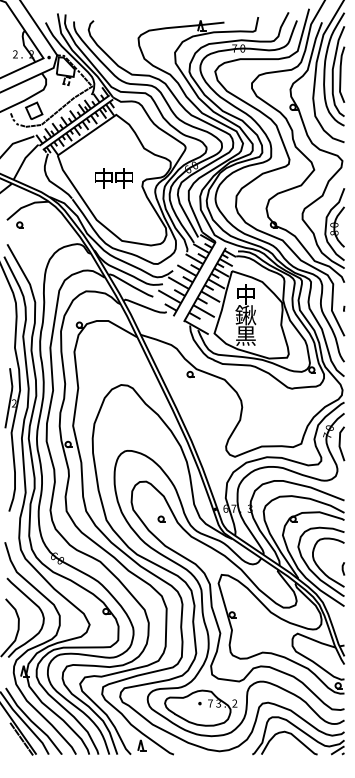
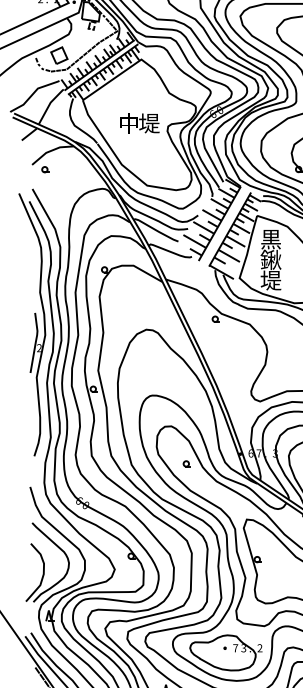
text: (124, 178) -> (149, 123), 中 -> 堤
text: (245, 294) -> (270, 239), 中 -> 黒
text: (245, 335) -> (270, 280), 黒 -> 堤

